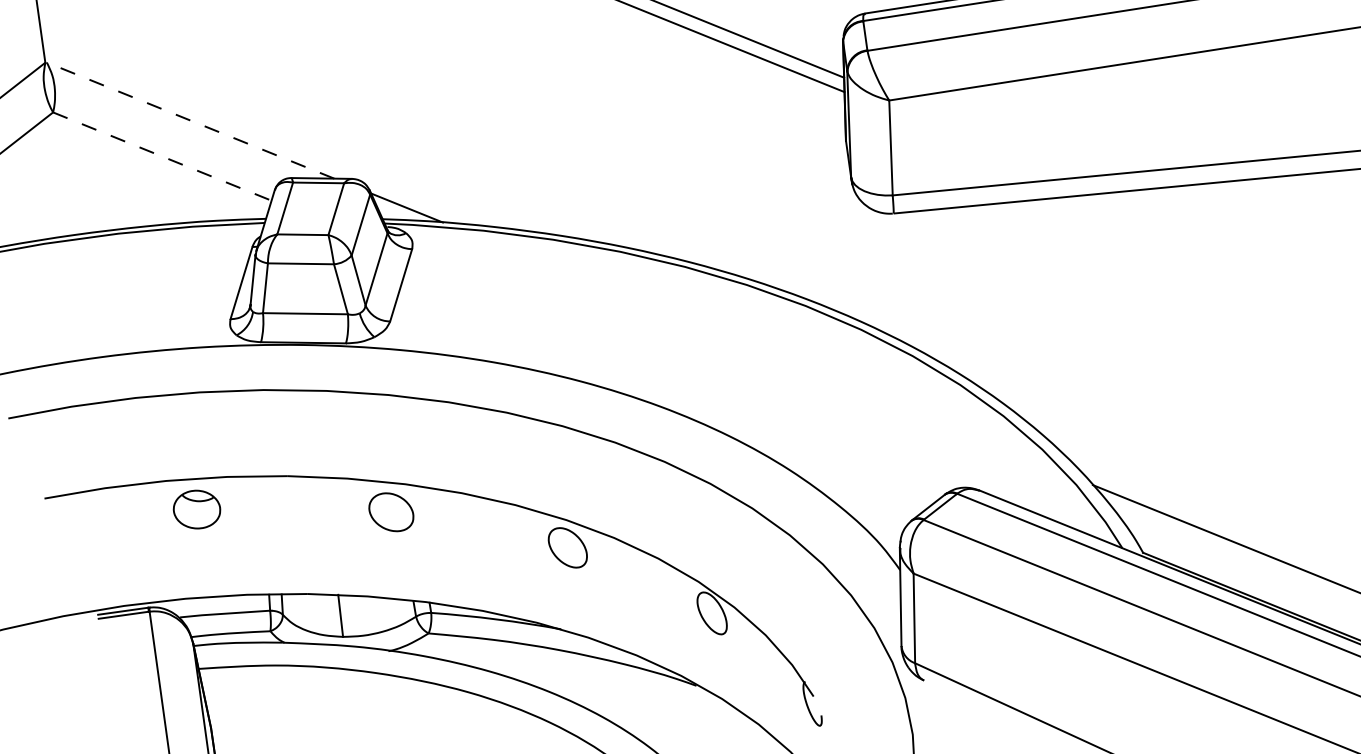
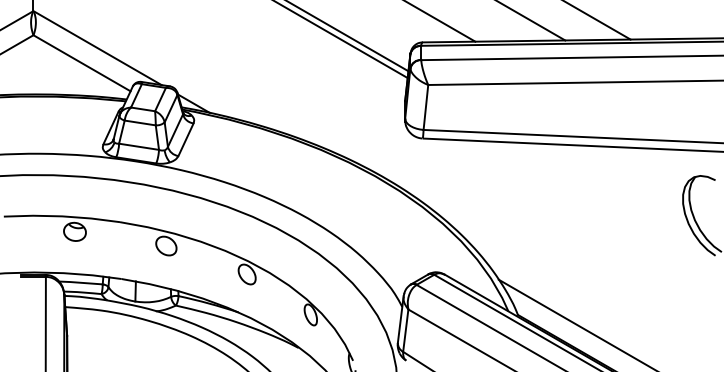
line: (190, 121) -> (97, 48), dashed -> solid
line: (163, 156) -> (82, 63), dashed -> solid

